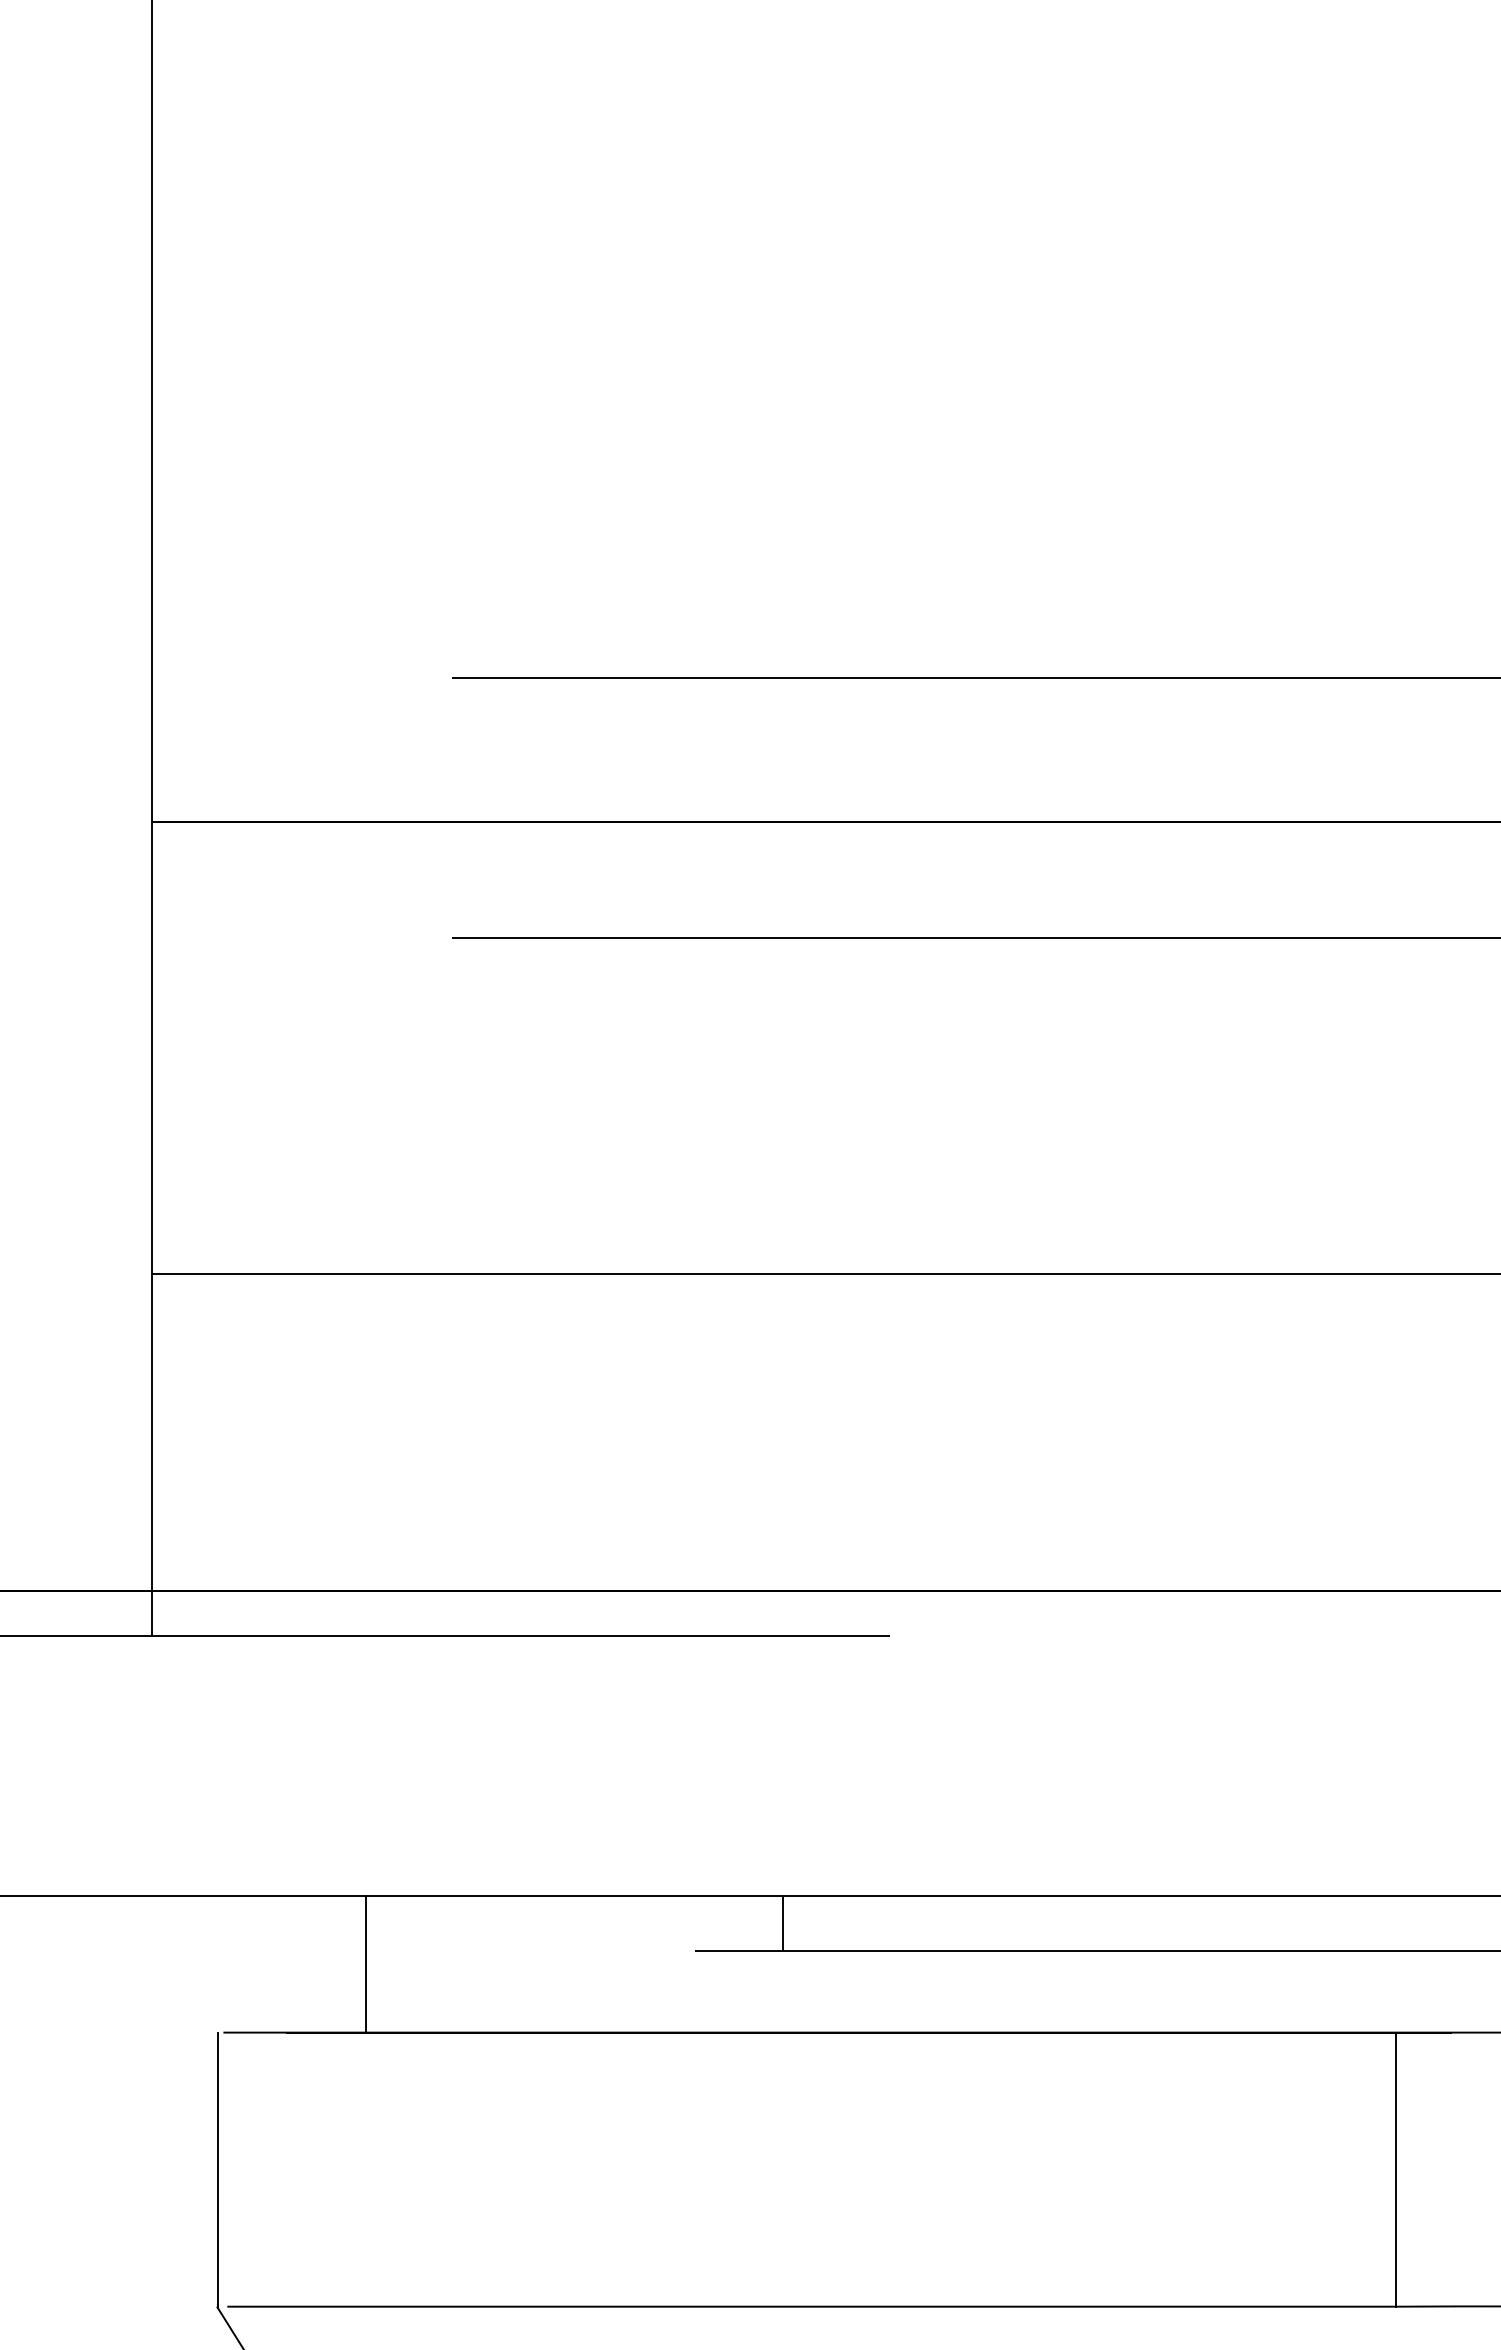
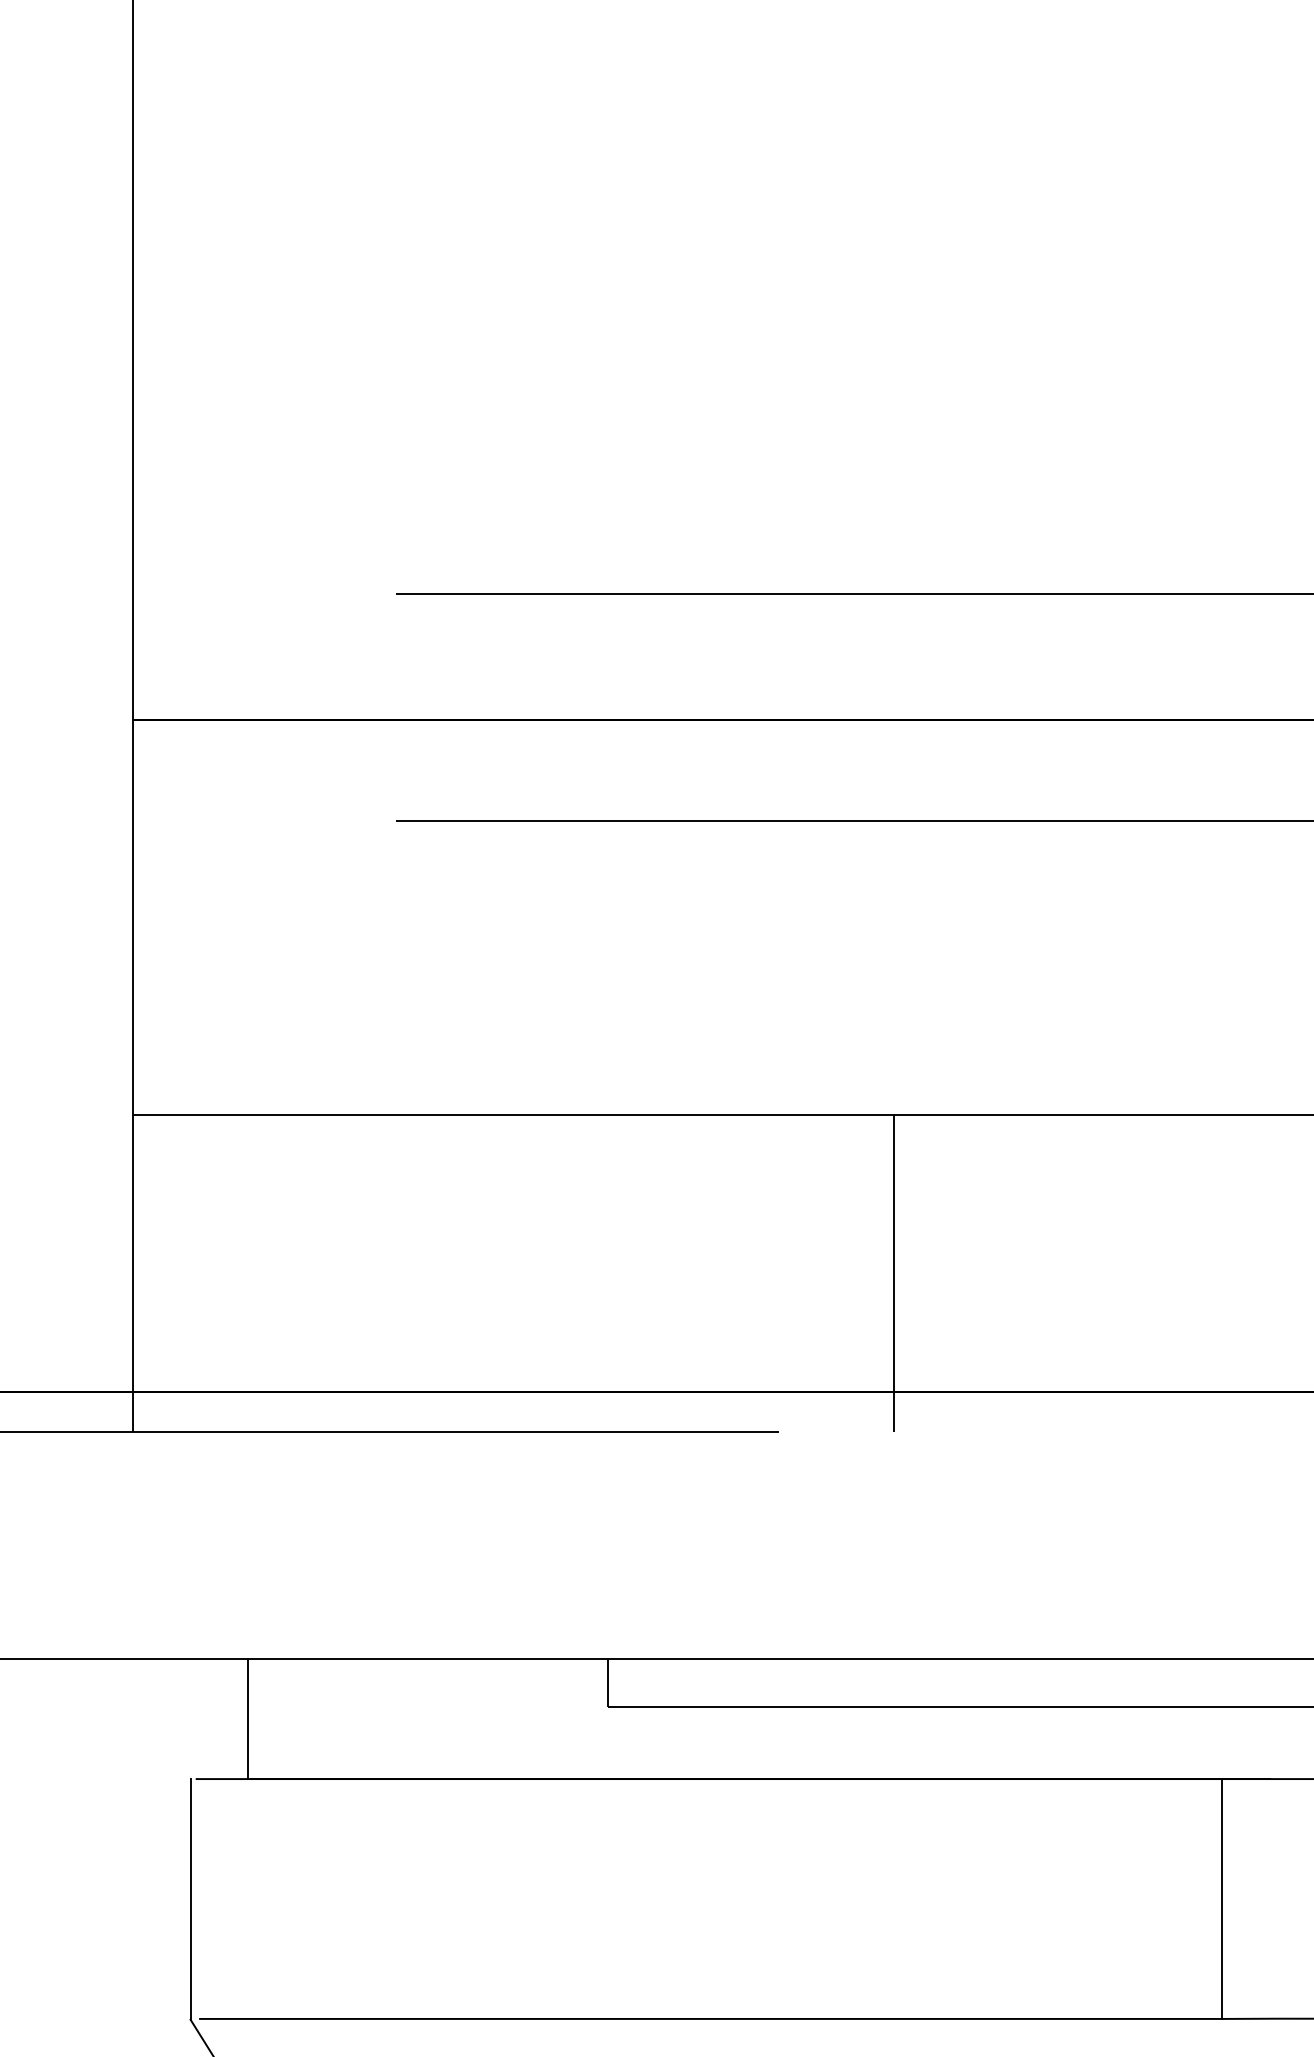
line: (1021, 1455) -> (894, 1273), added
line: (783, 1922) -> (607, 1682), moved
line: (366, 1963) -> (248, 1718), moved

